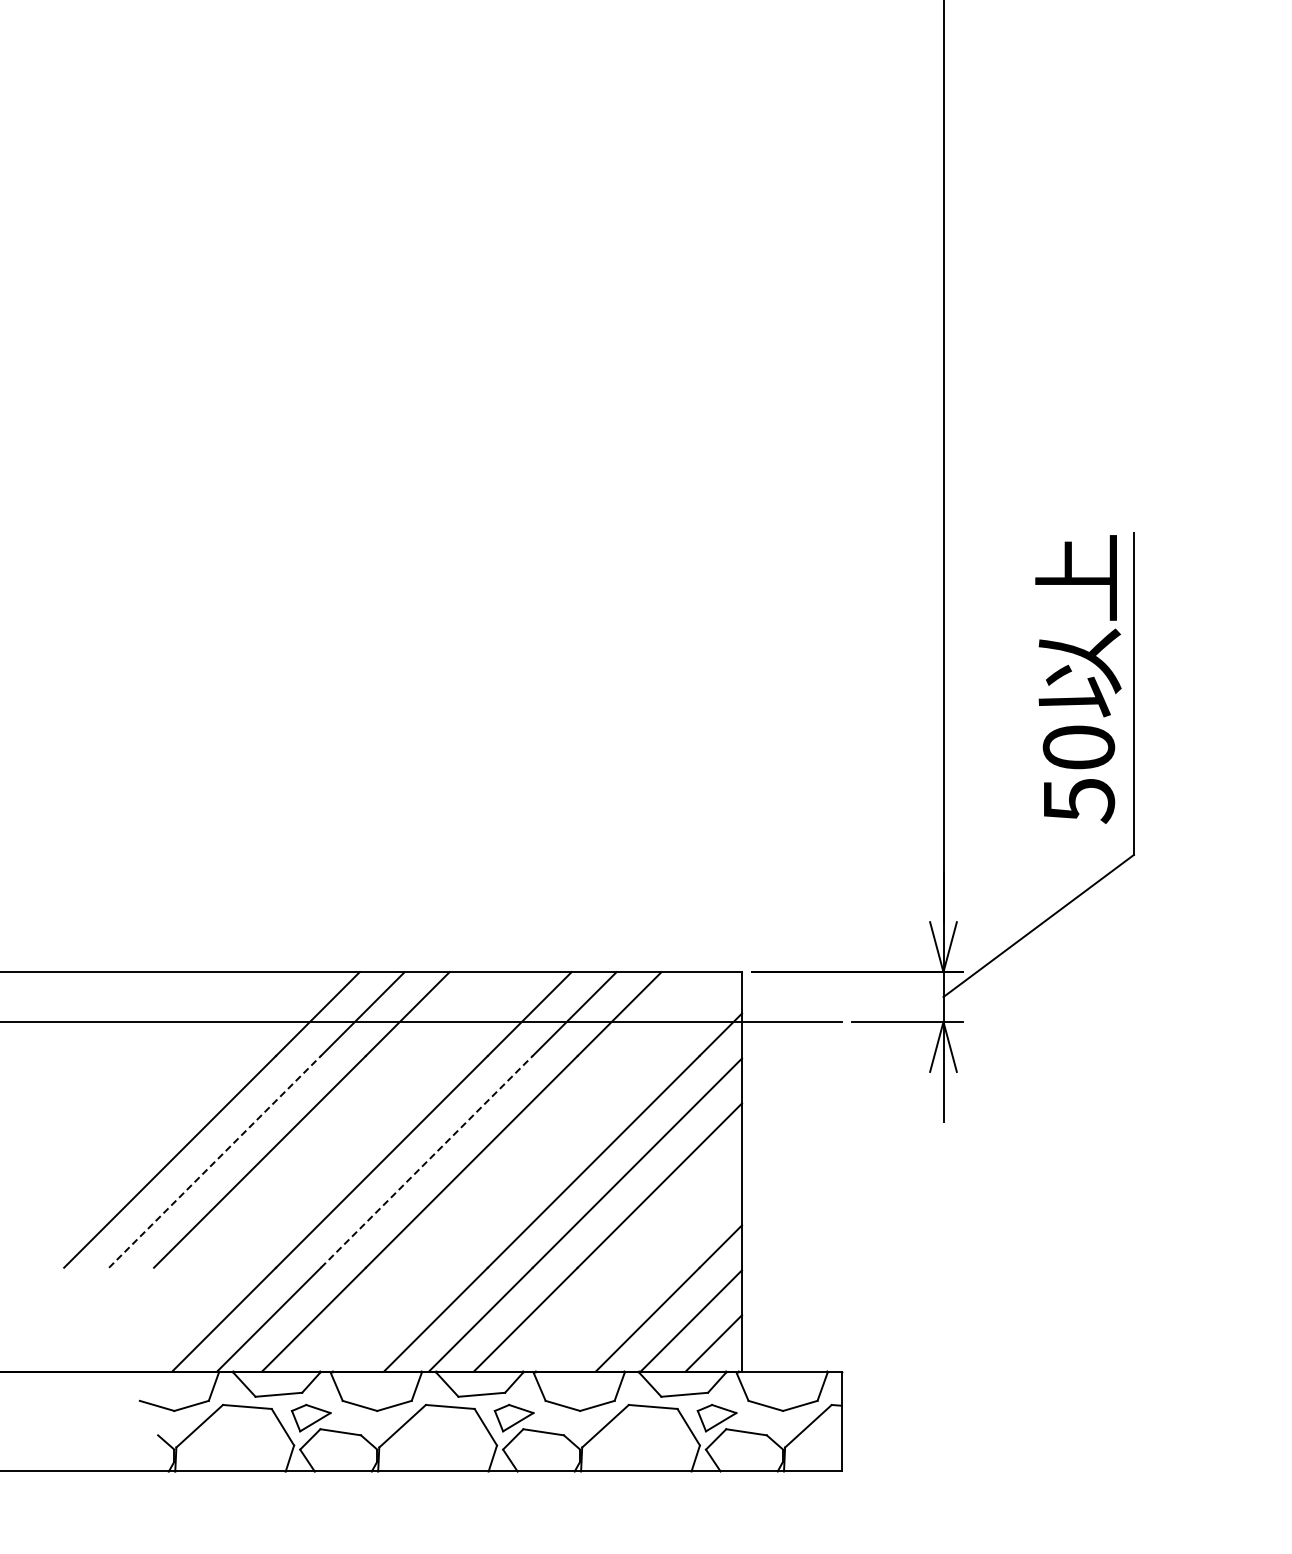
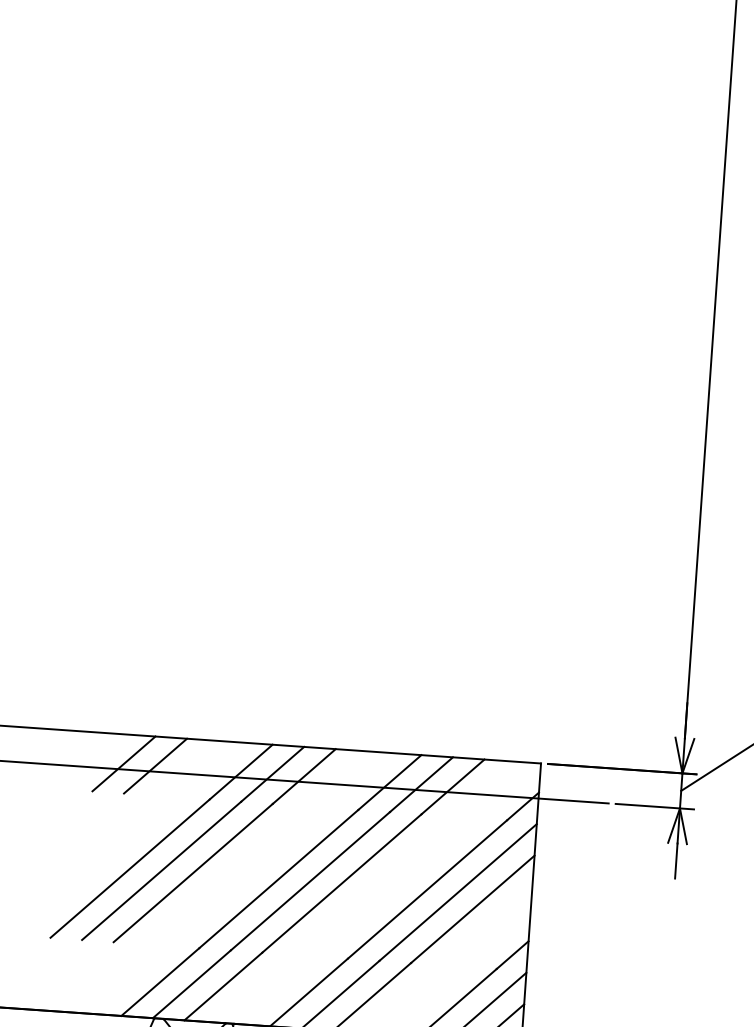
line: (150, 1013) -> (123, 763), added
line: (195, 1013) -> (155, 765), added
line: (215, 1161) -> (162, 870), dashed -> solid
line: (426, 1161) -> (310, 880), dashed -> solid

